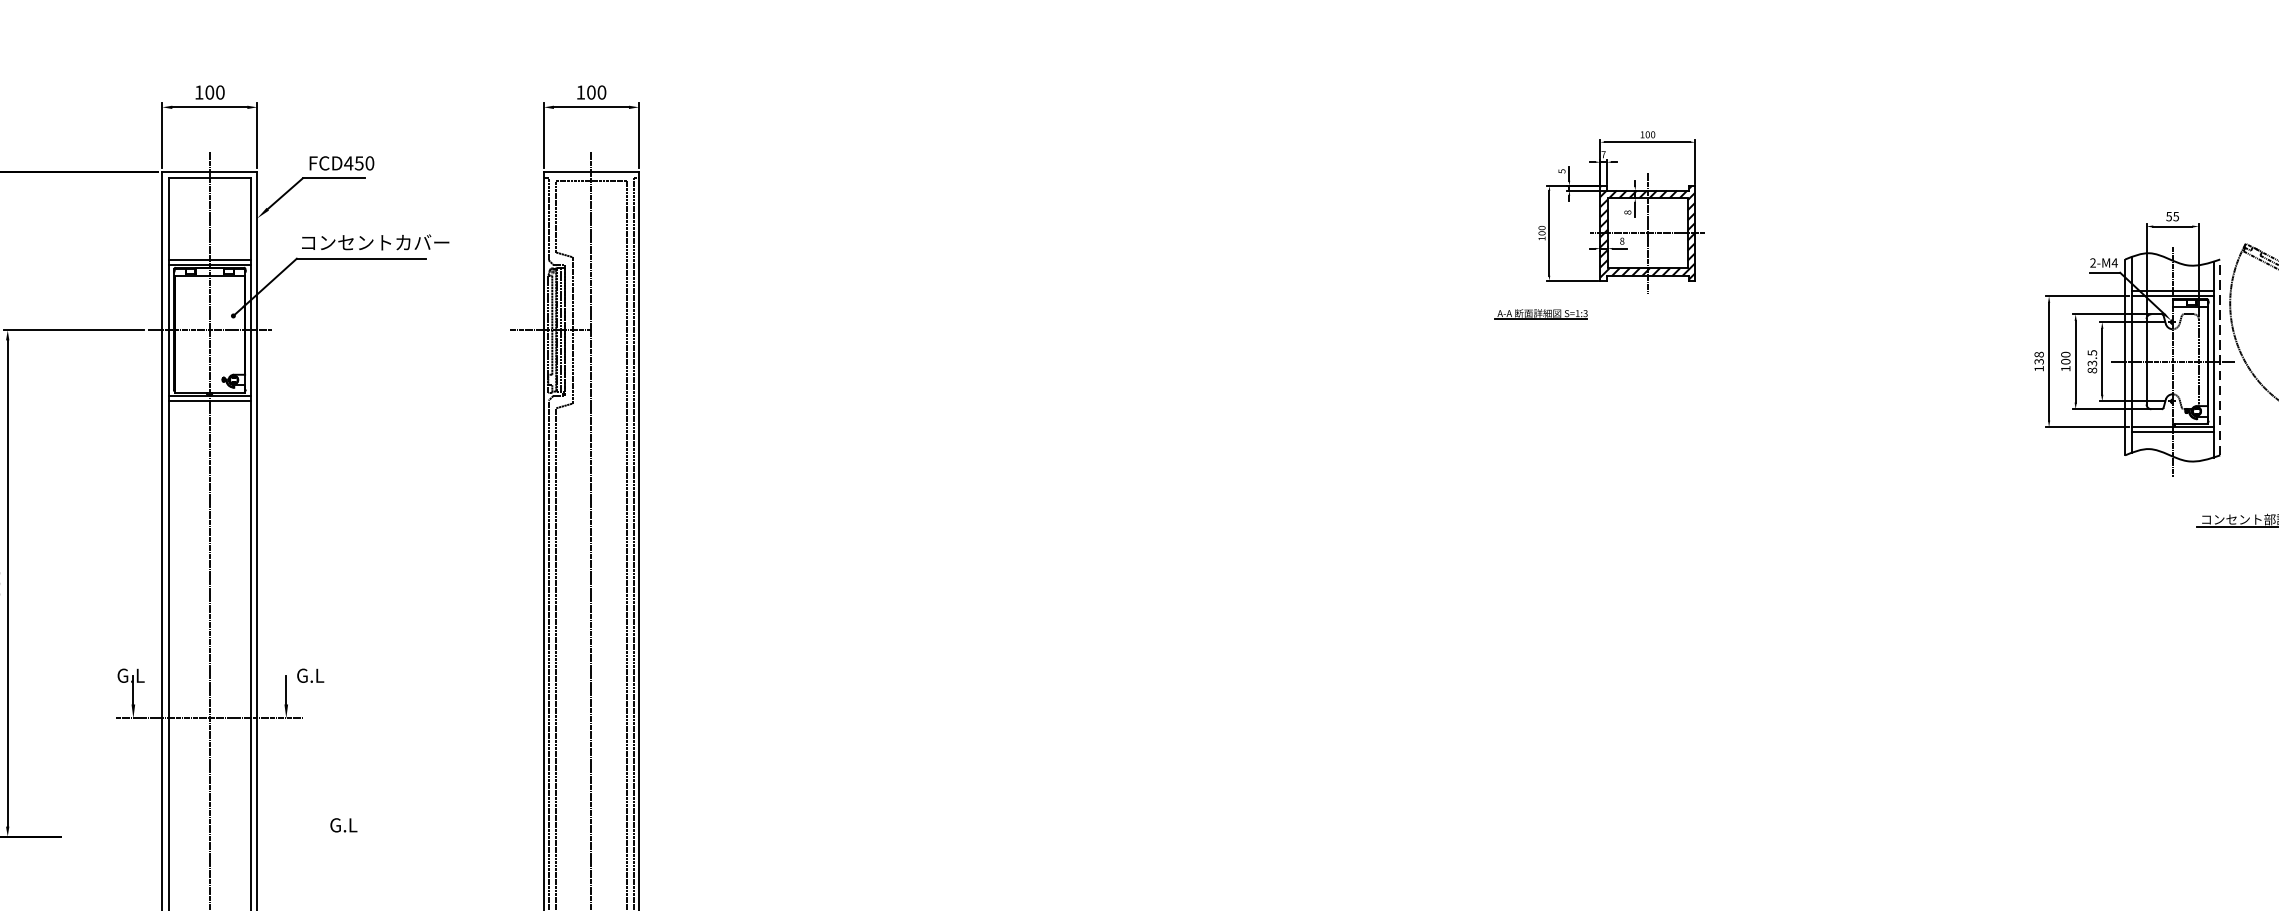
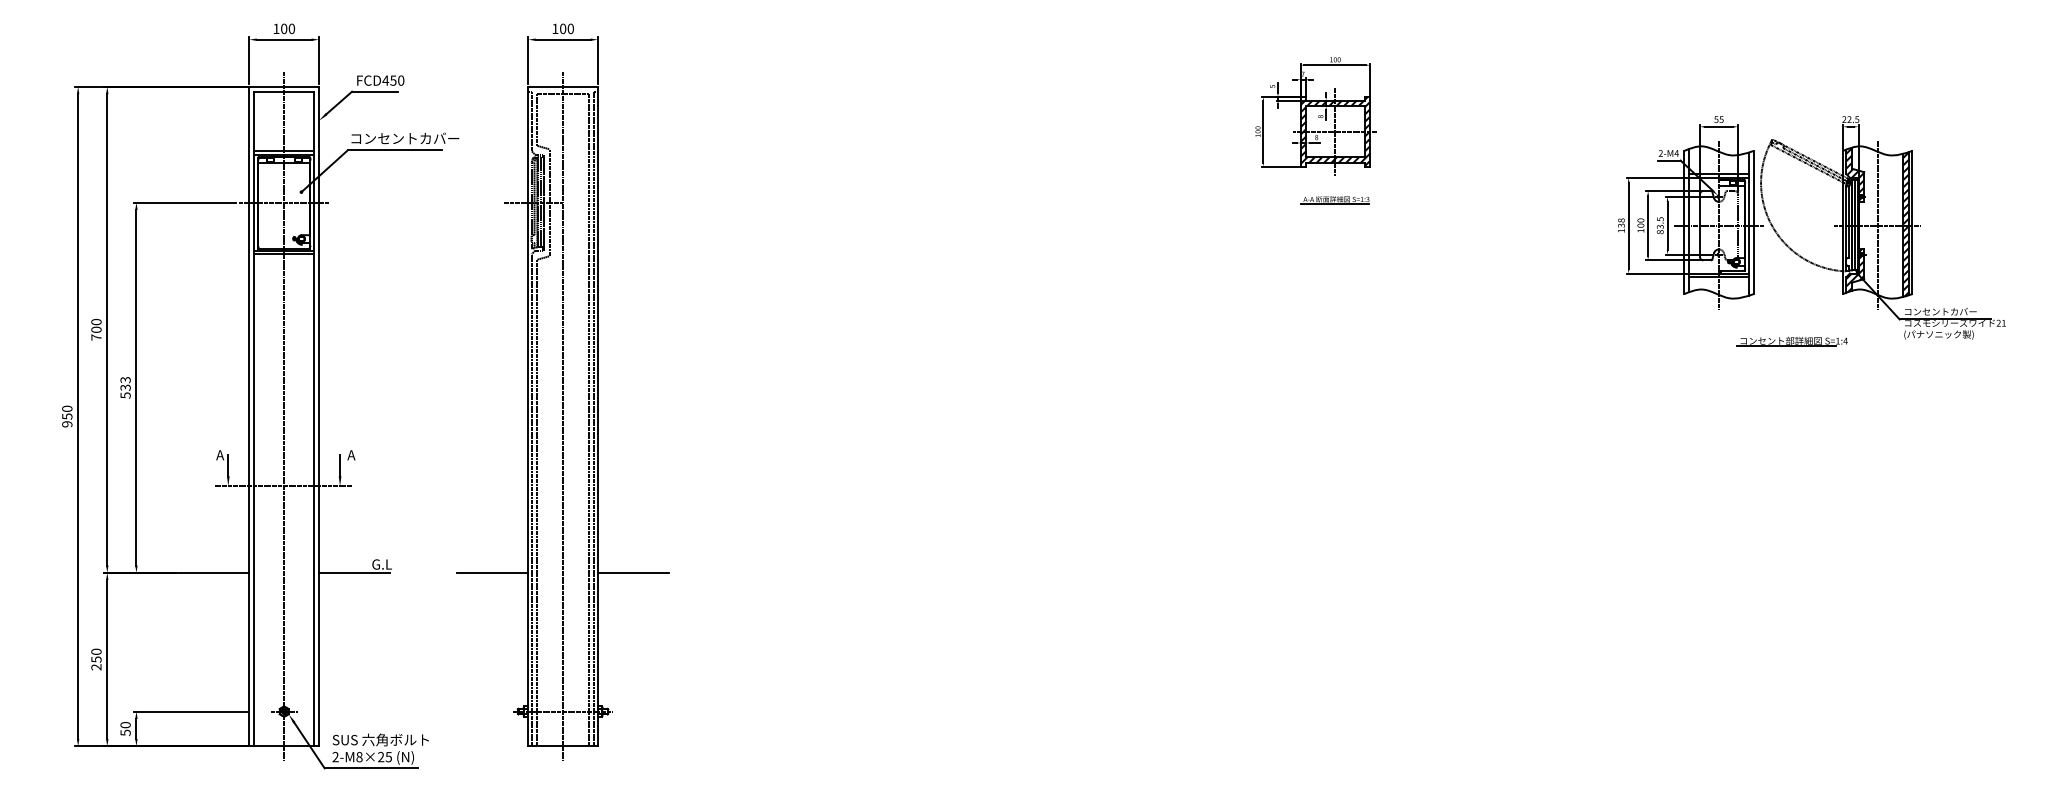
part: (1539, 315) -> (1334, 200), moved
line: (2219, 357) -> (1753, 222), dashed -> solid
text: (130, 676) -> (226, 455), G.L -> A
text: (310, 676) -> (357, 455), G.L -> A
line: (113, 836) -> (213, 572), added
line: (304, 836) -> (353, 572), added
line: (494, 836) -> (492, 572), added
line: (686, 836) -> (632, 572), added

